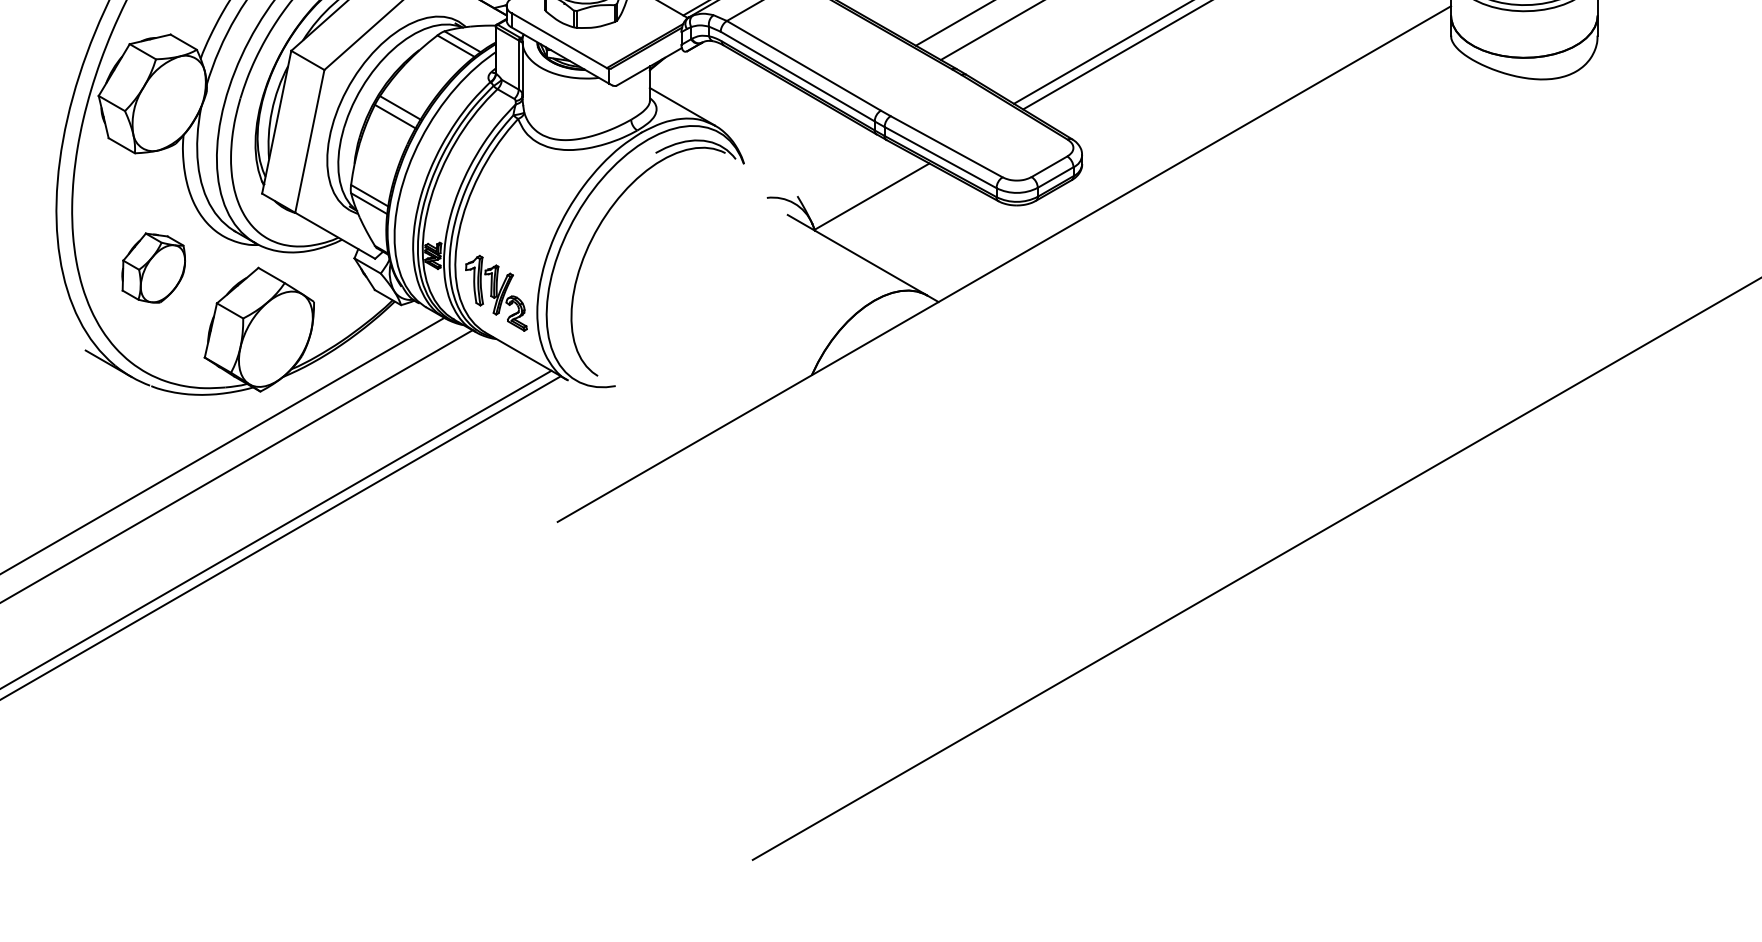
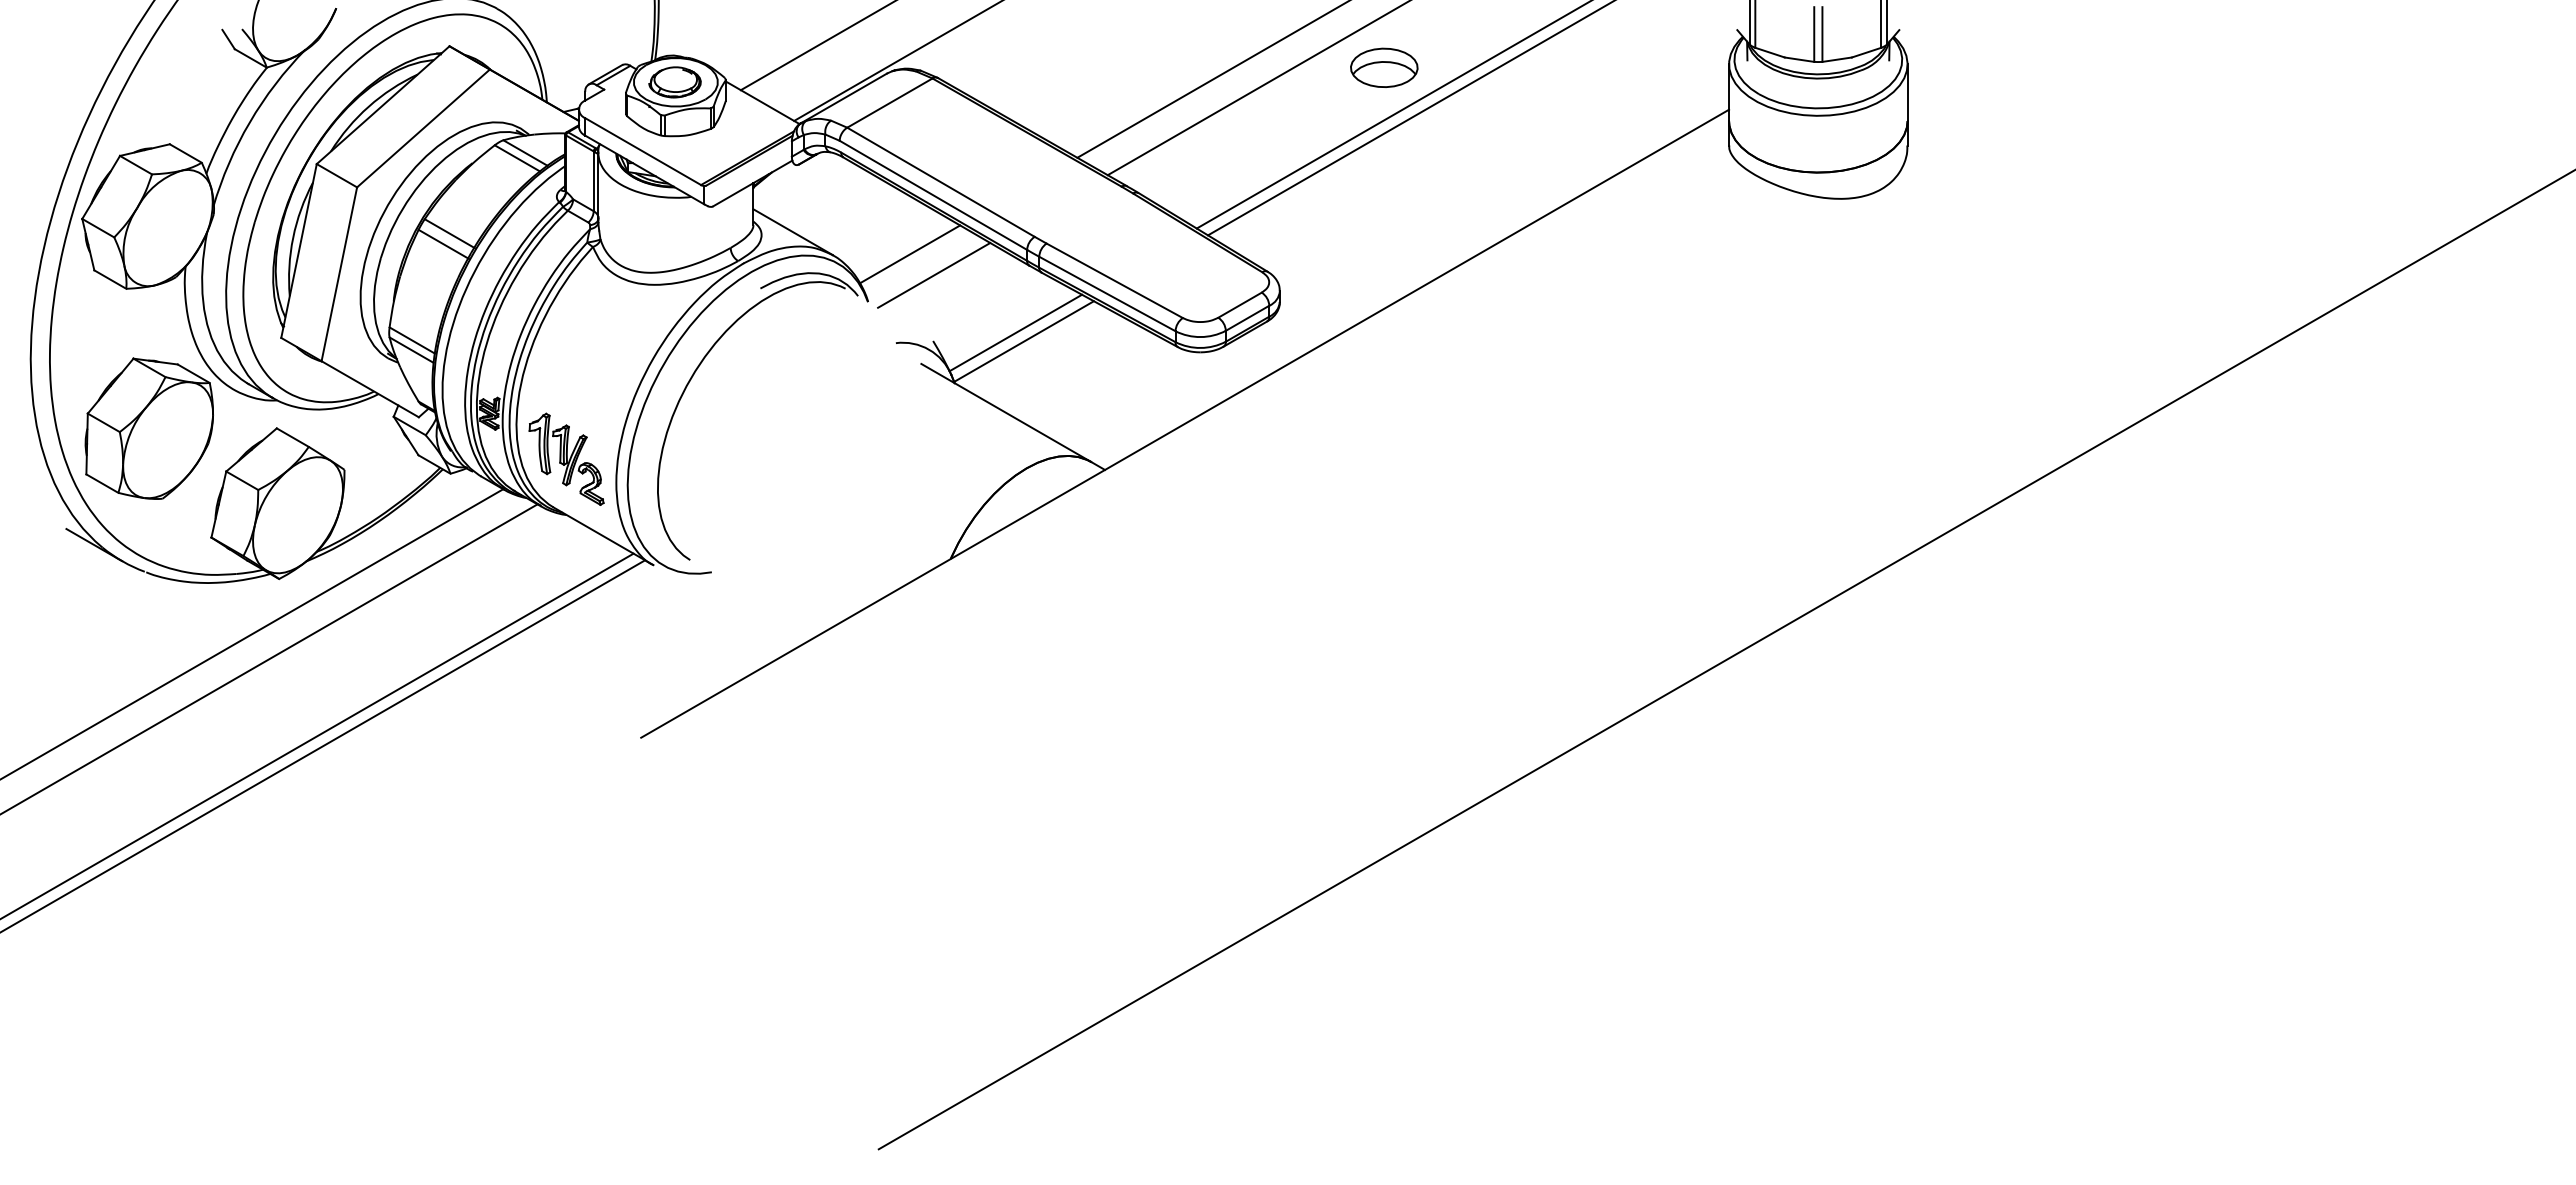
line: (778, 125) -> (910, 254), added
line: (798, 142) -> (934, 275), added
line: (865, 189) -> (1015, 332), added
part: (153, 268) -> (148, 428), size x1.67

